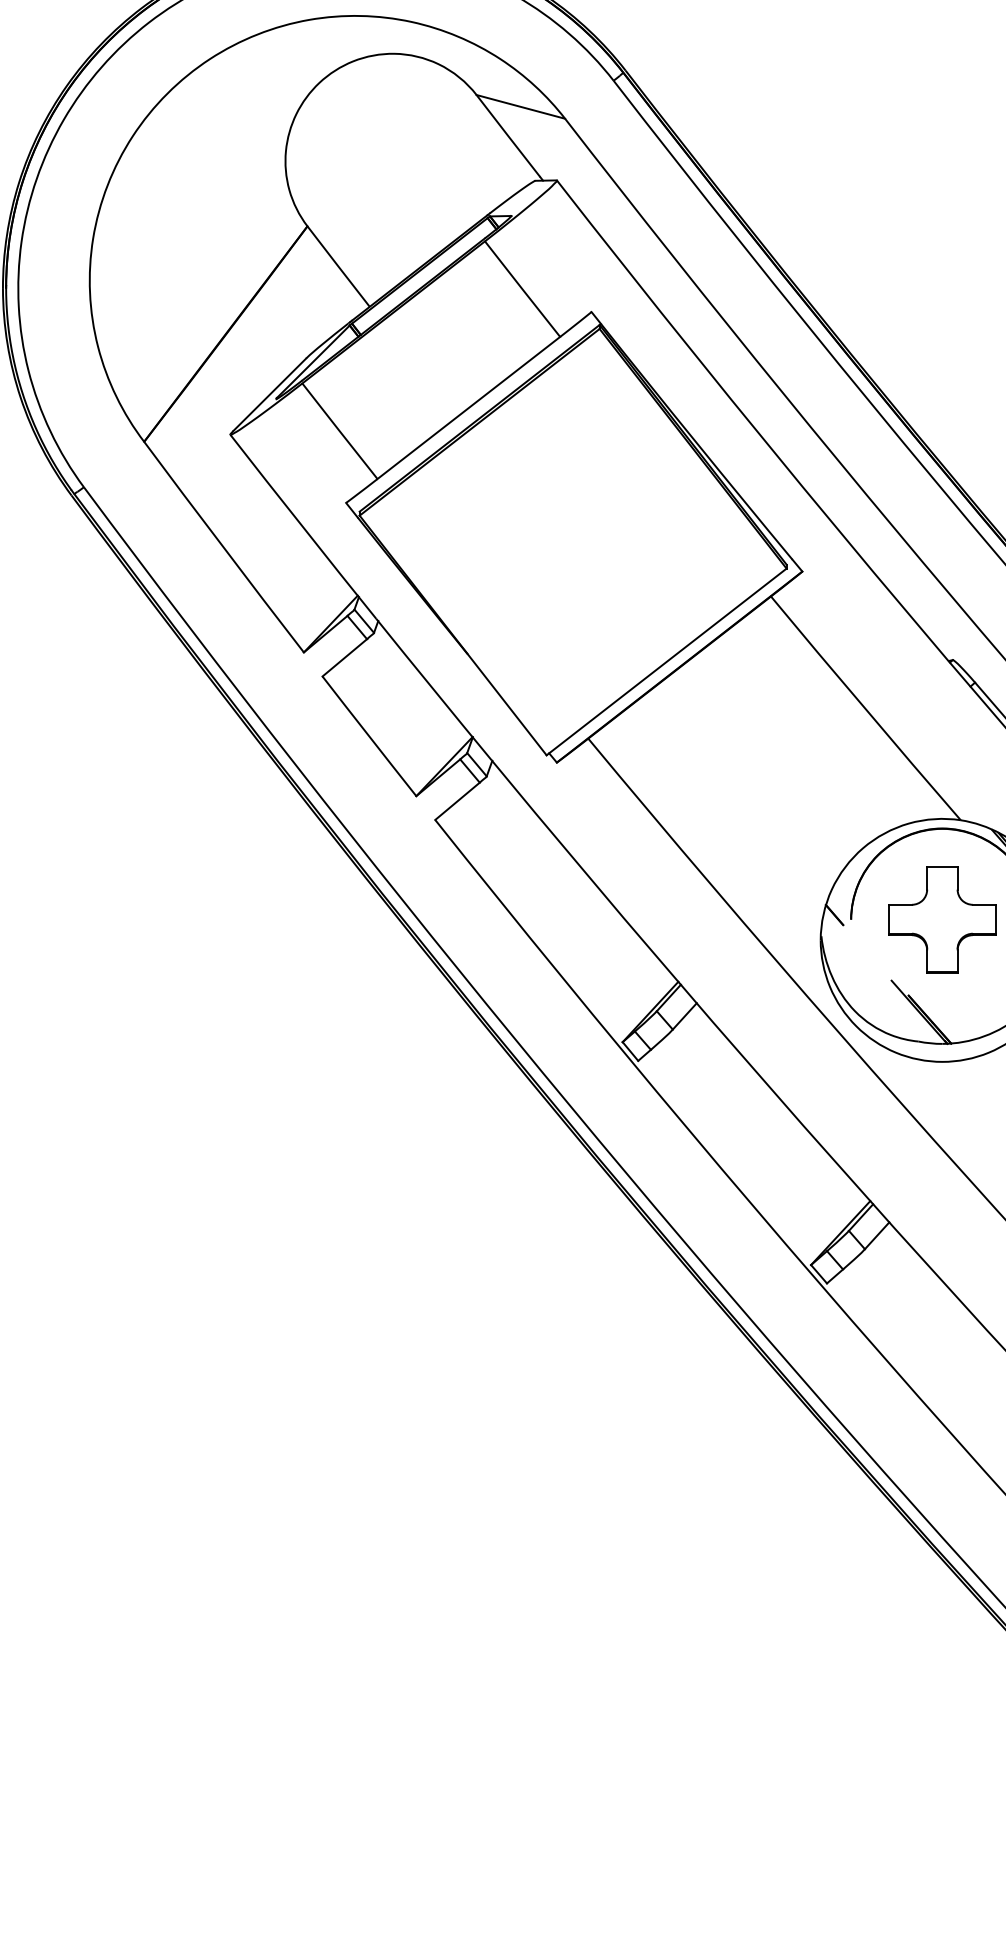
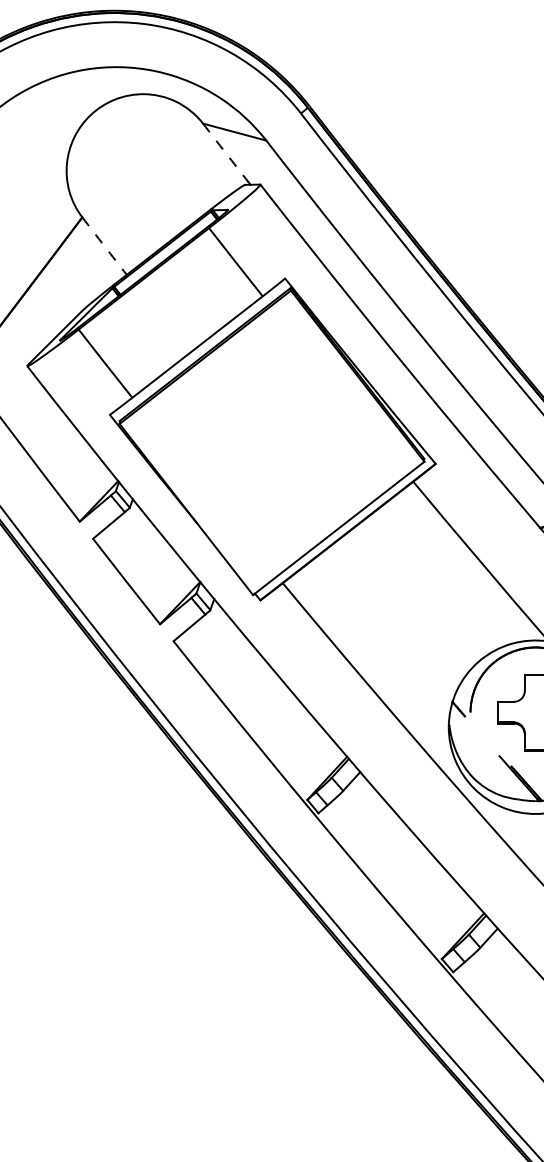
arc: (508, 136) -> (225, 153), solid -> dashed
arc: (338, 266) -> (104, 246), solid -> dashed

